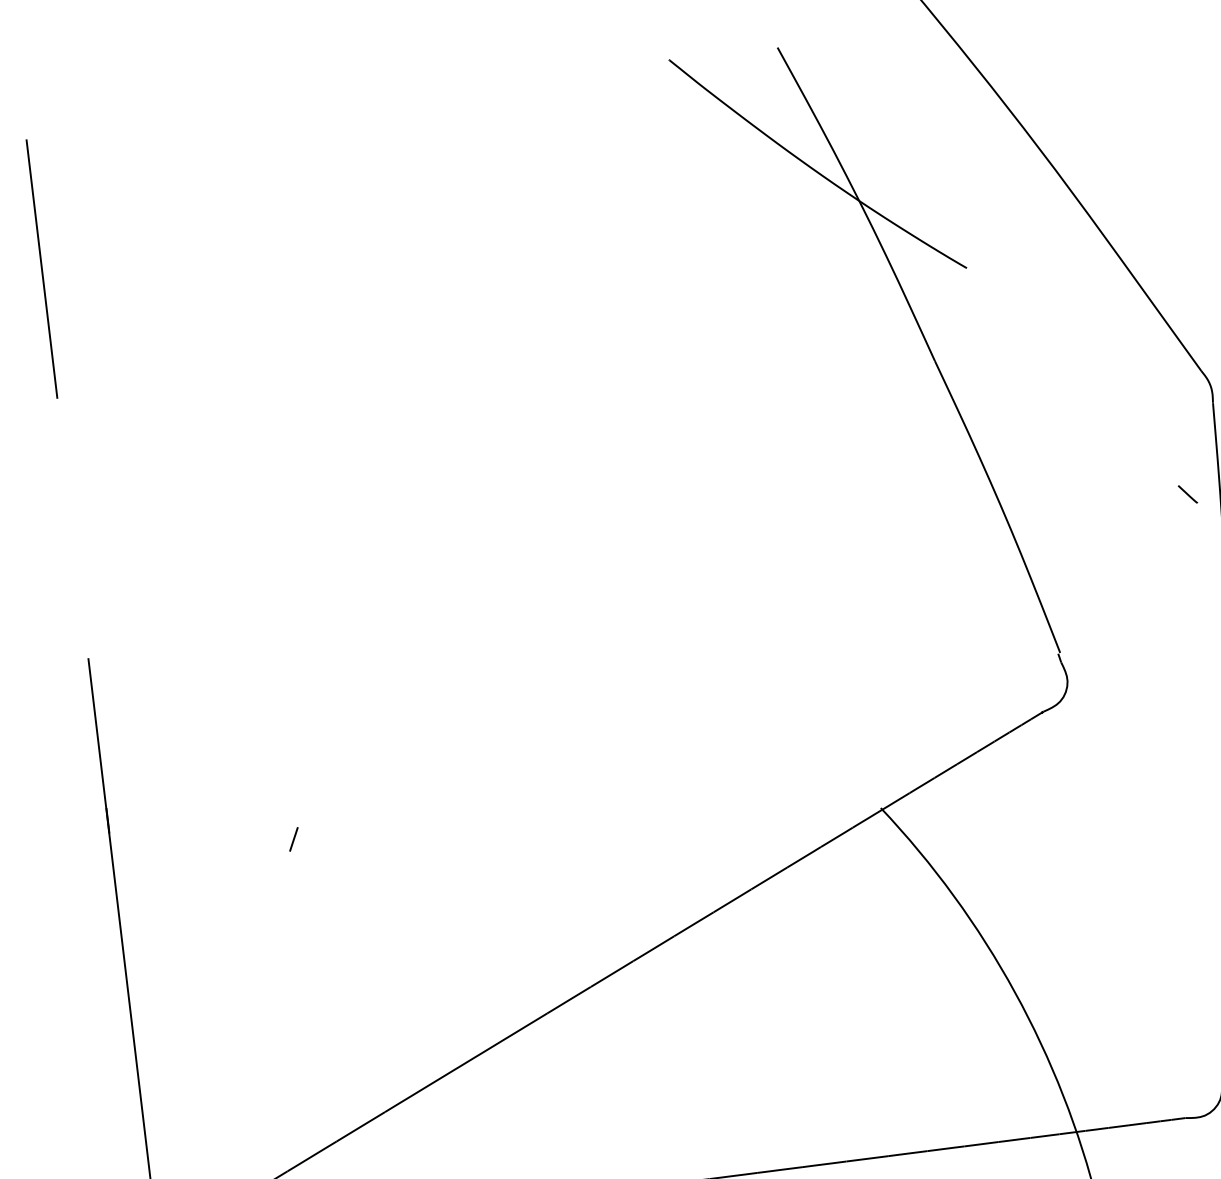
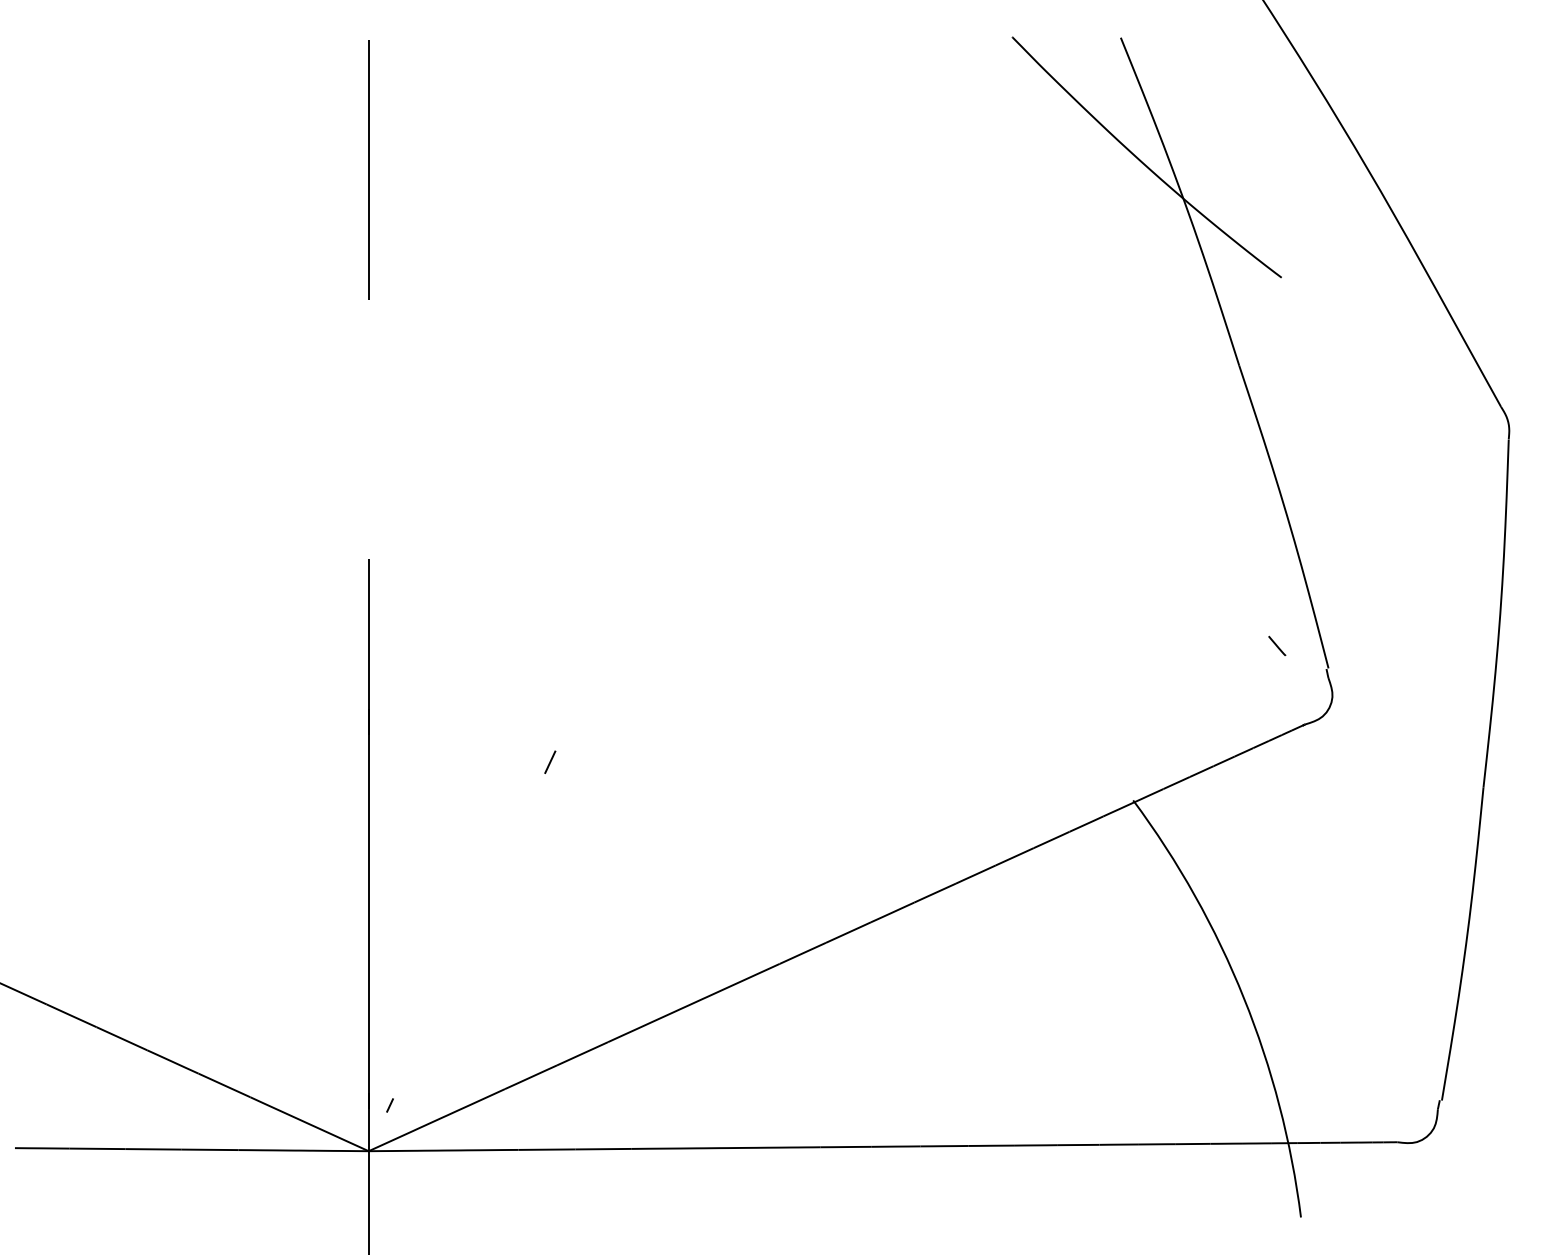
line: (1188, 493) -> (1277, 645), moved

